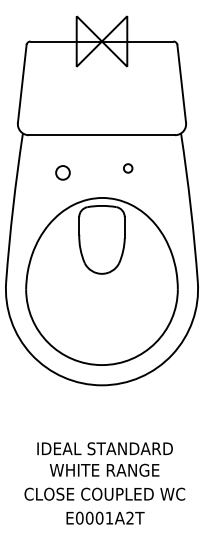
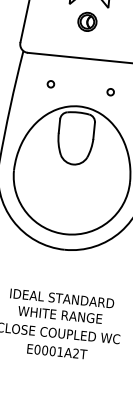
part: (101, 87) -> (87, 21), added
circle: (128, 168) -> (110, 92), moved
circle: (62, 172) -> (50, 83), size x0.62

